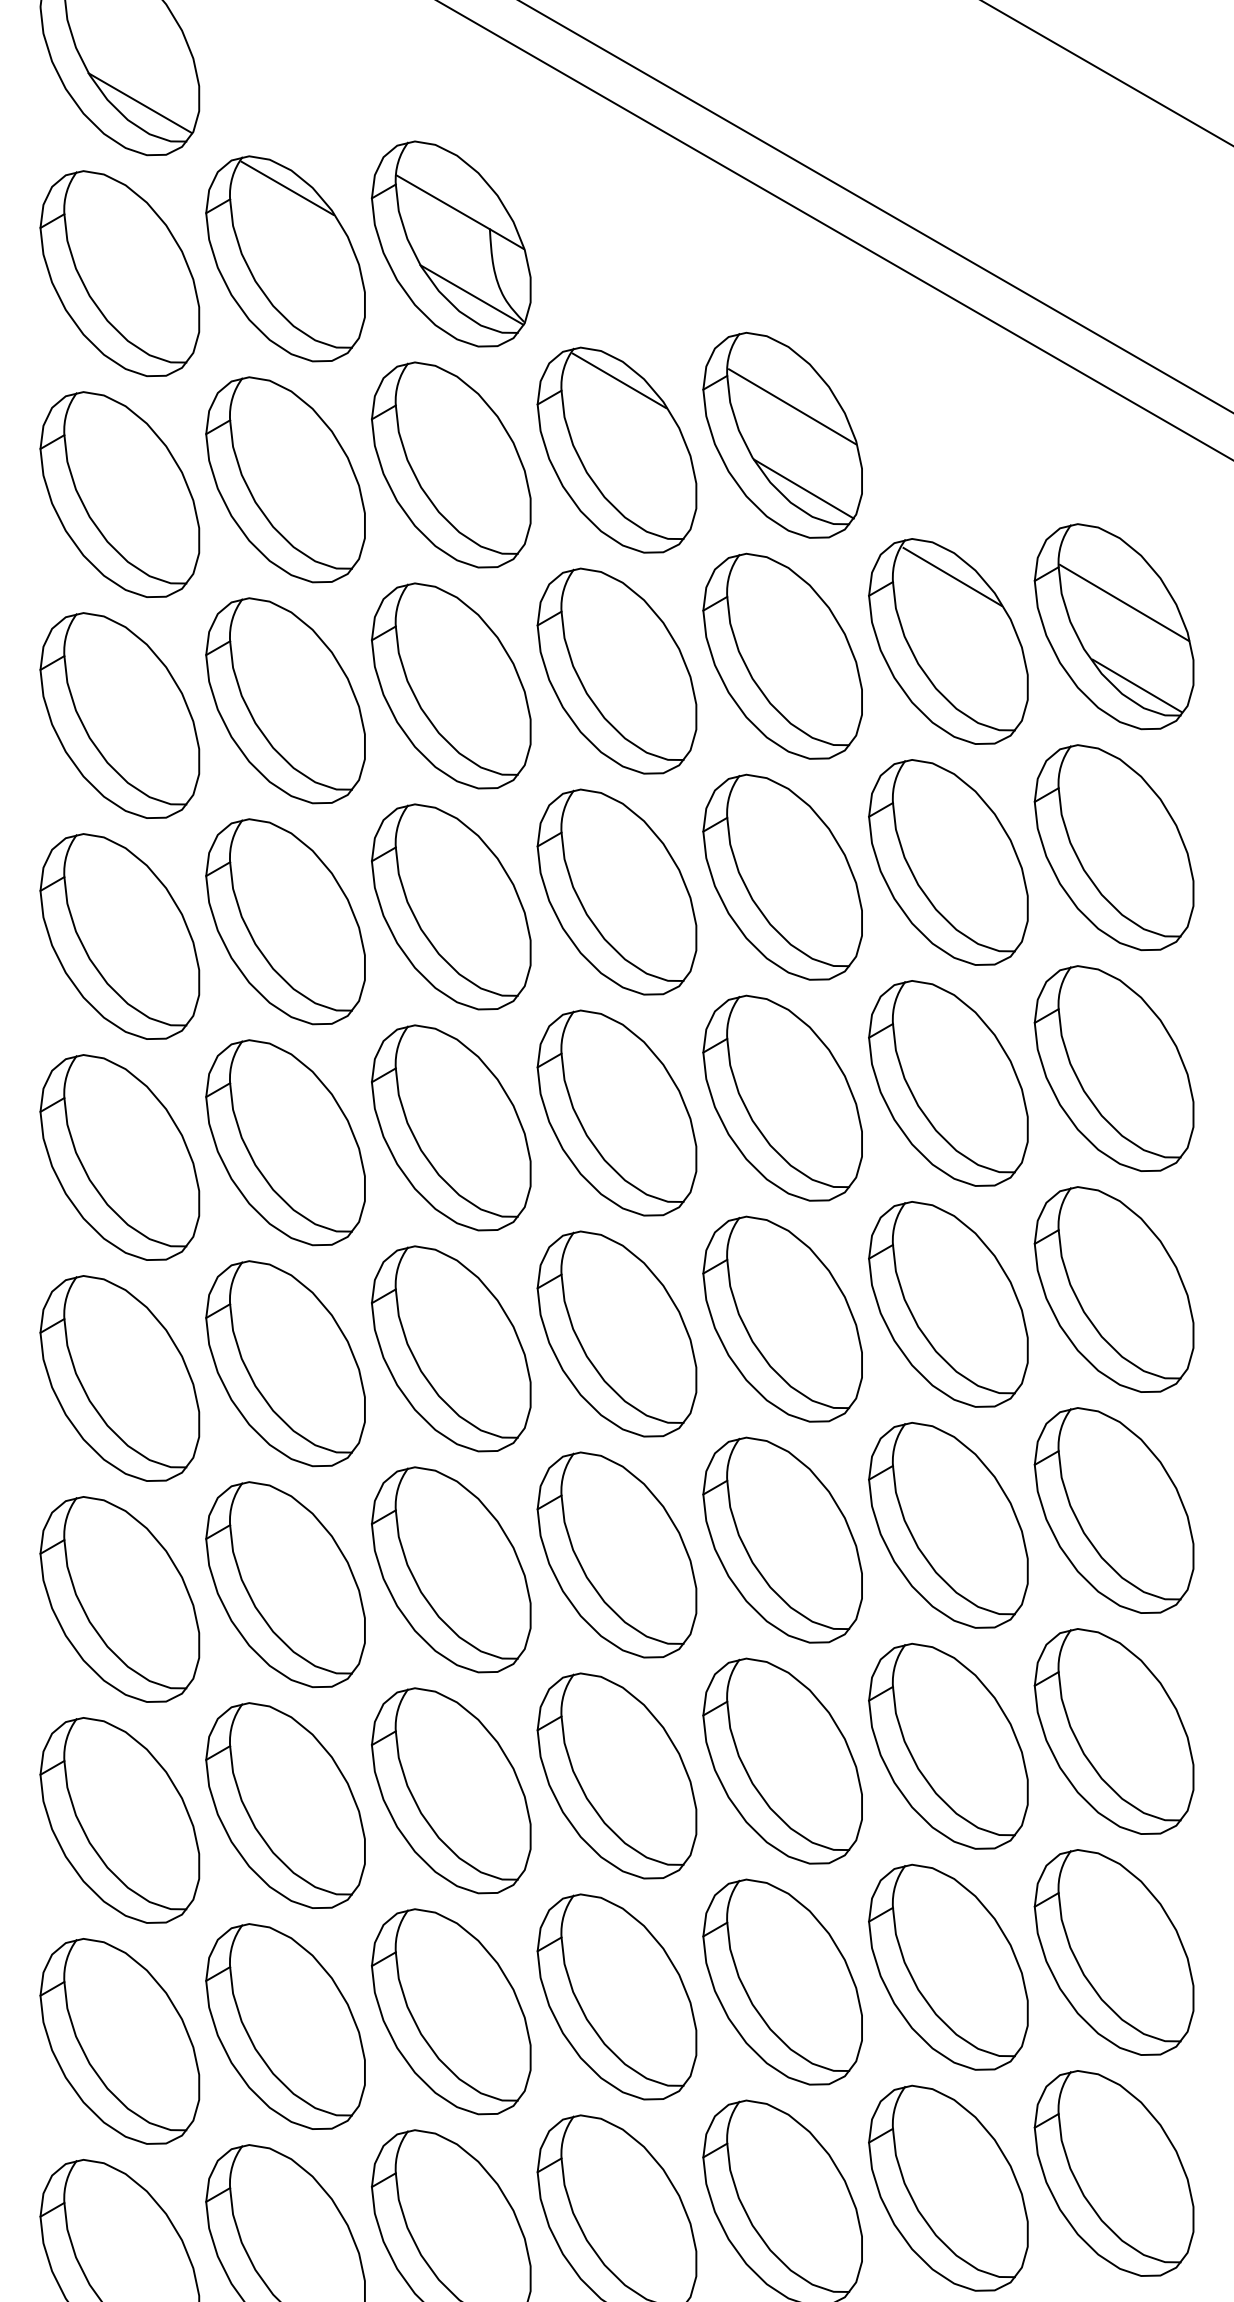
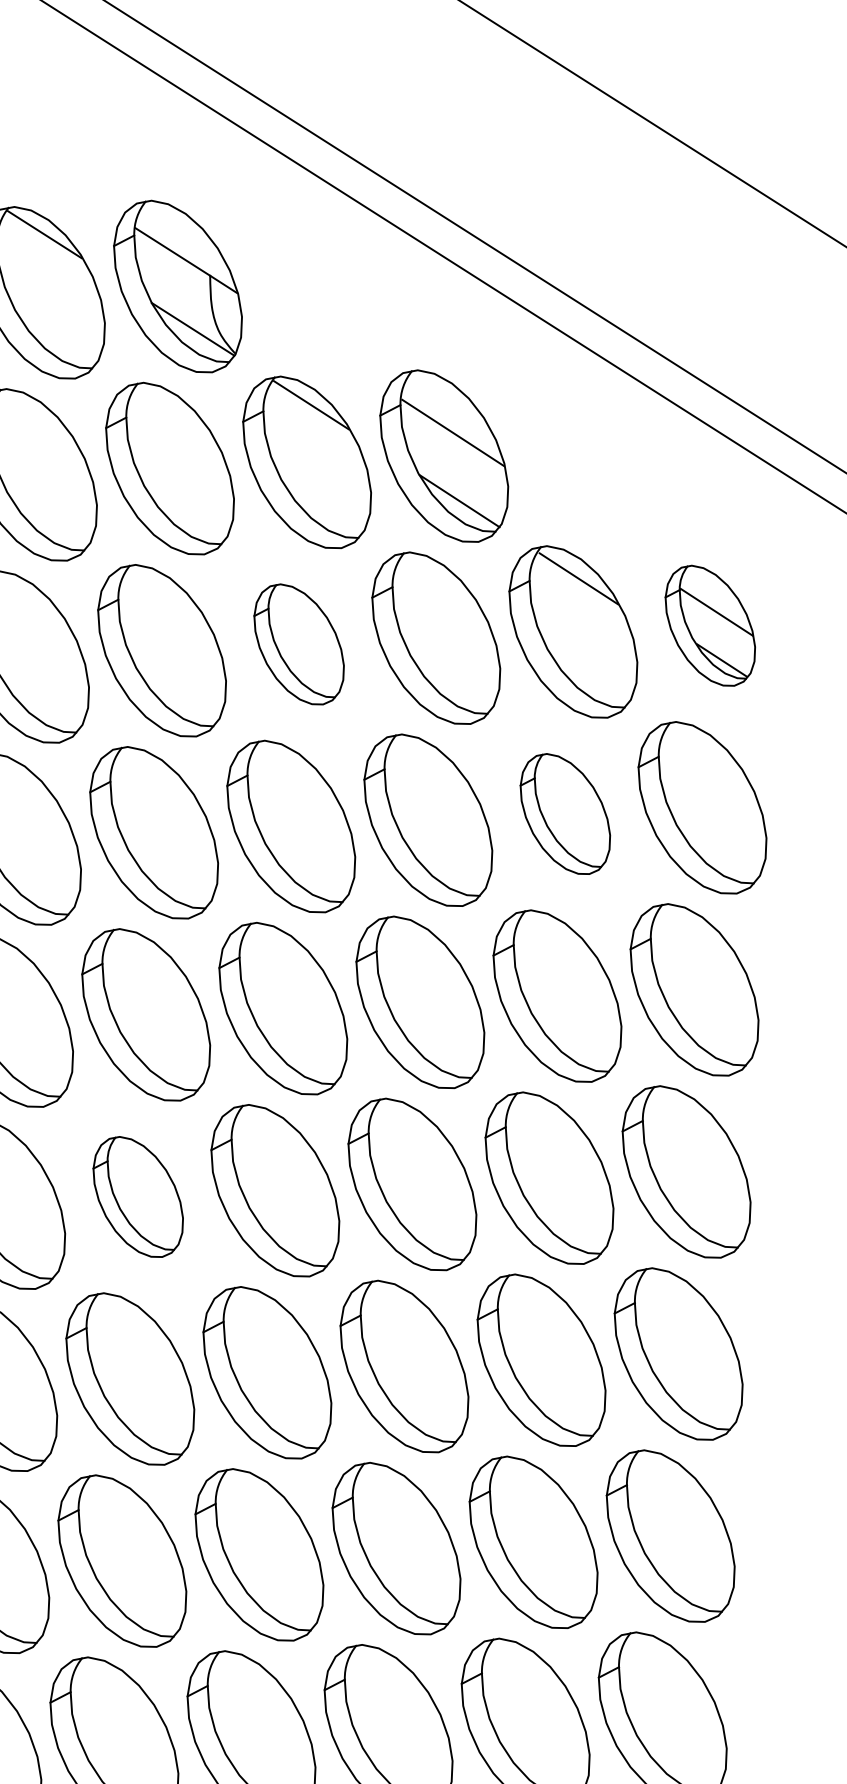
part: (1113, 626) -> (709, 625), size x0.7
part: (616, 670) -> (298, 643), size x0.7
part: (948, 862) -> (565, 814), size x0.7
part: (451, 1348) -> (138, 1196), size x0.7

